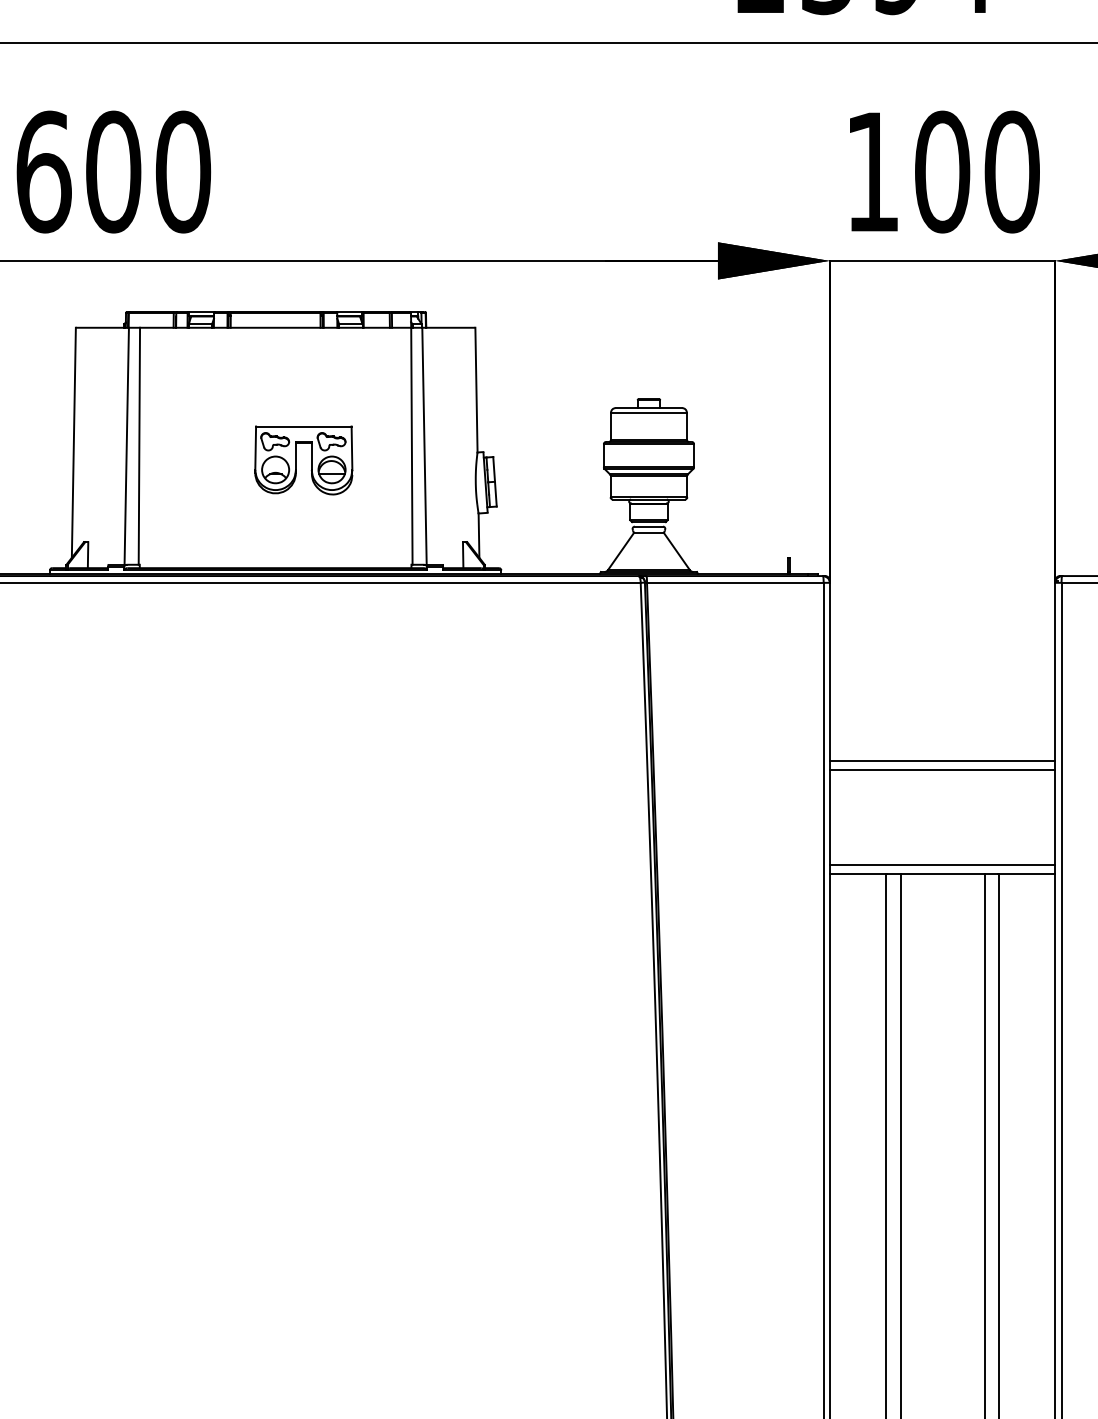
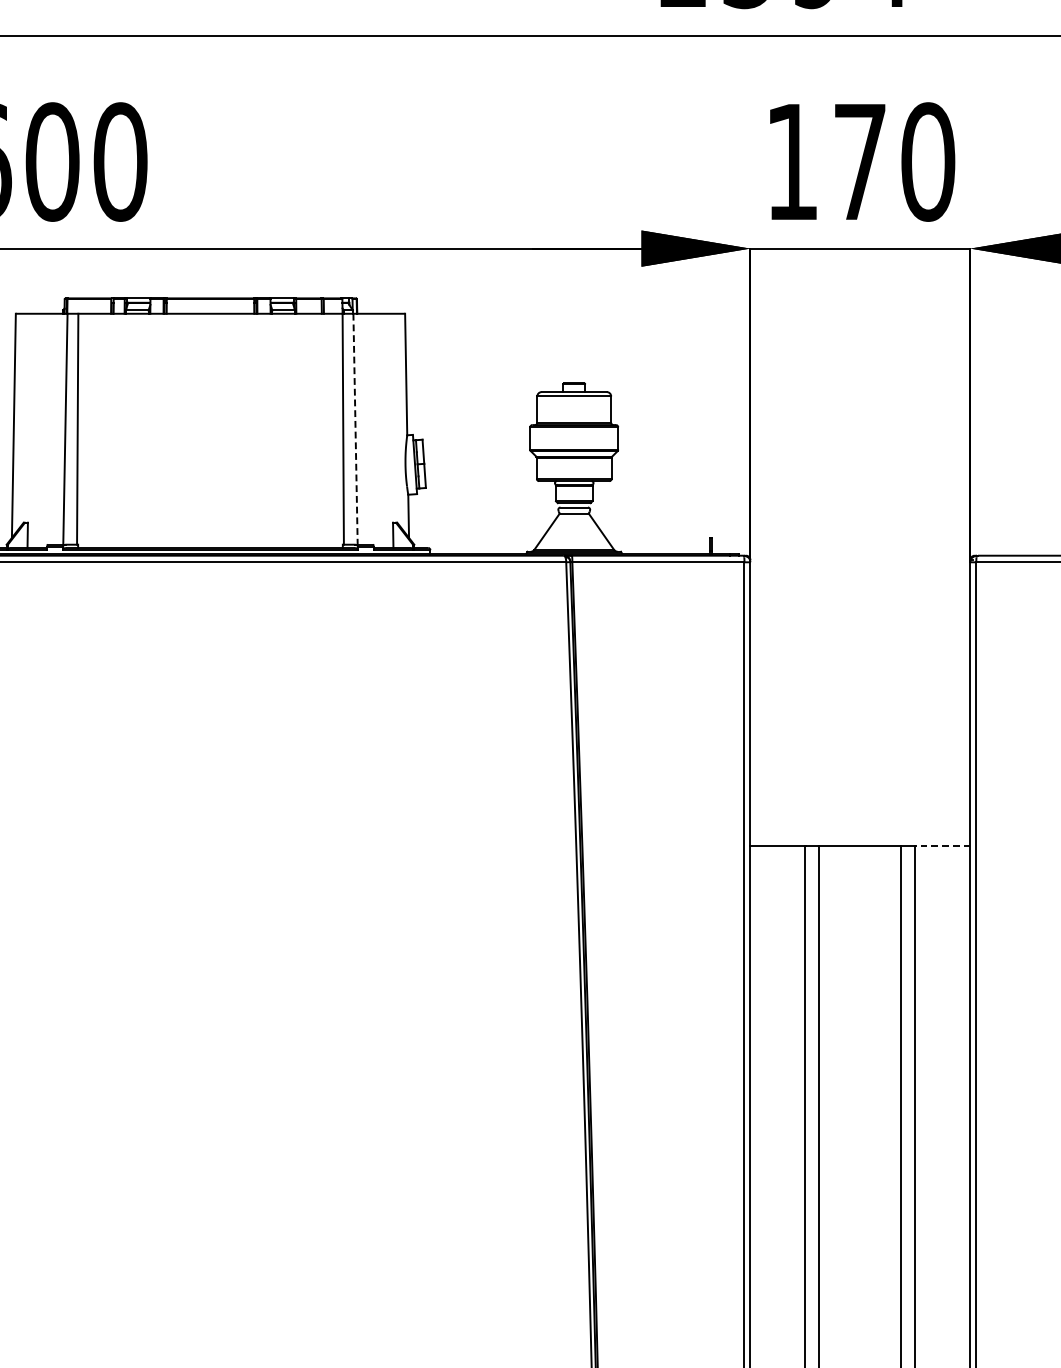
text: (942, 171) -> (860, 161), 100 -> 170
line: (424, 446) -> (355, 429), solid -> dashed
part: (296, 460) -> (230, 443), removed
line: (942, 761) -> (860, 736), removed
line: (942, 770) -> (860, 745), removed
line: (942, 864) -> (860, 836), removed
line: (1026, 874) -> (942, 846), solid -> dashed

